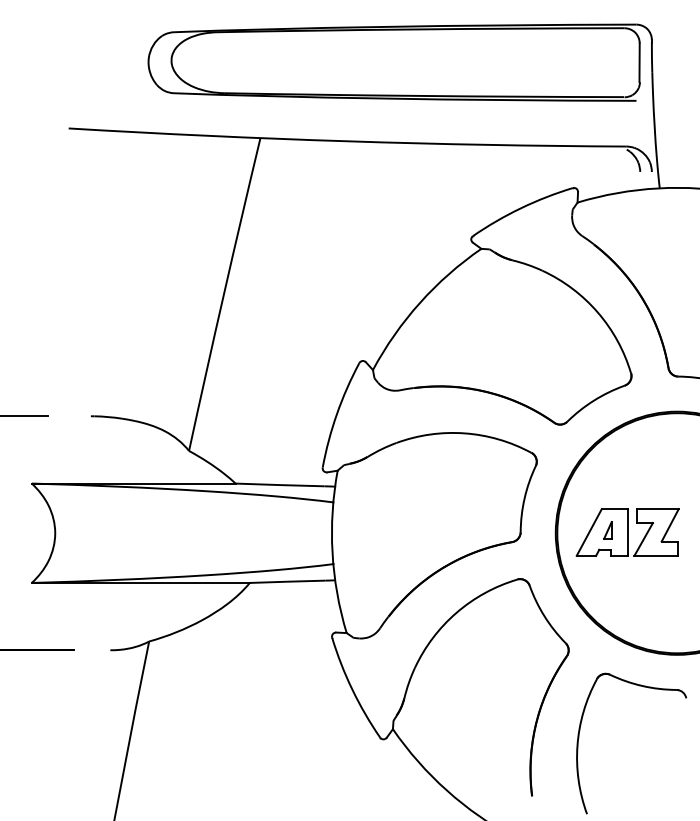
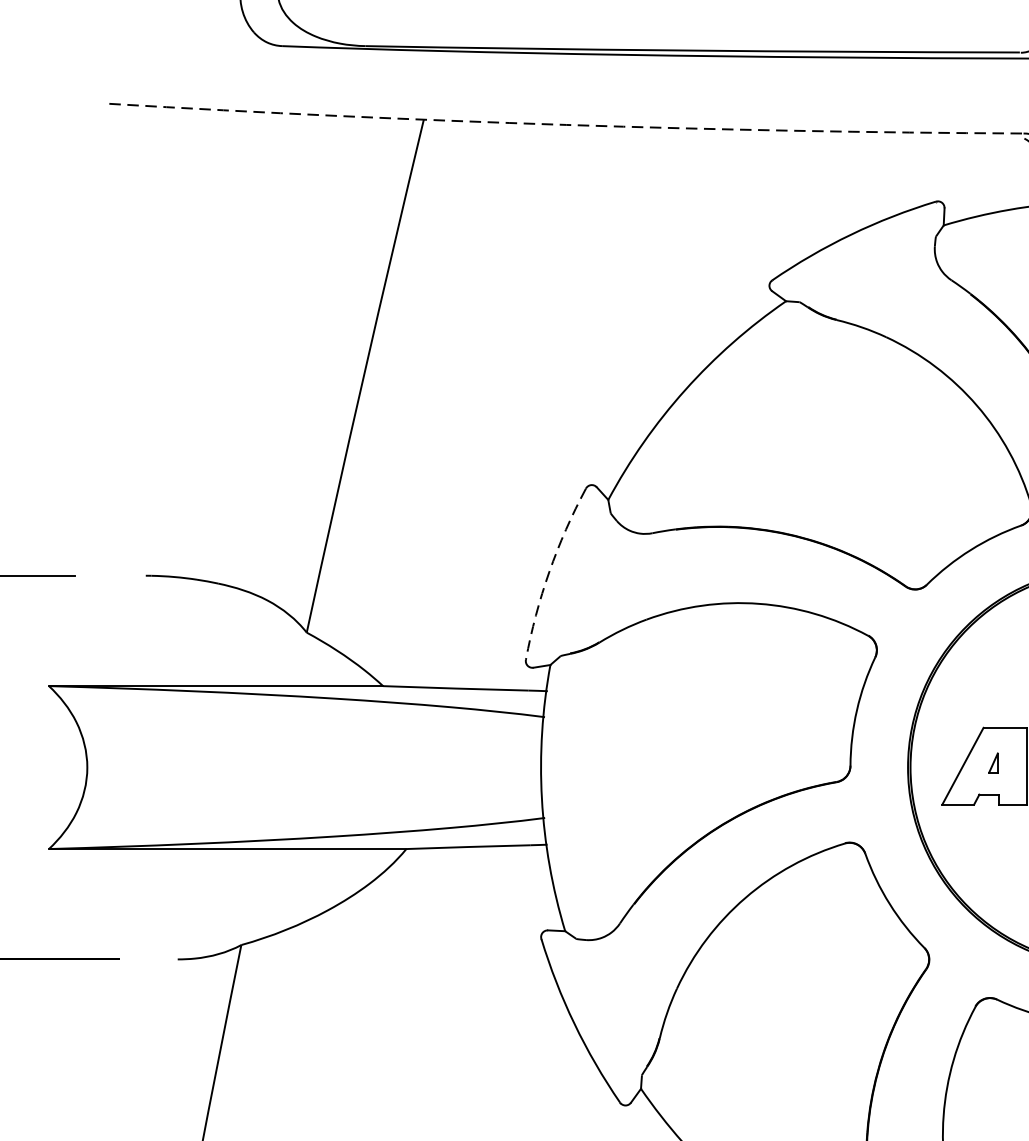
arc: (347, 141) -> (566, 125), solid -> dashed
arc: (337, 413) -> (550, 571), solid -> dashed
part: (607, 530) -> (992, 763), size x0.7

